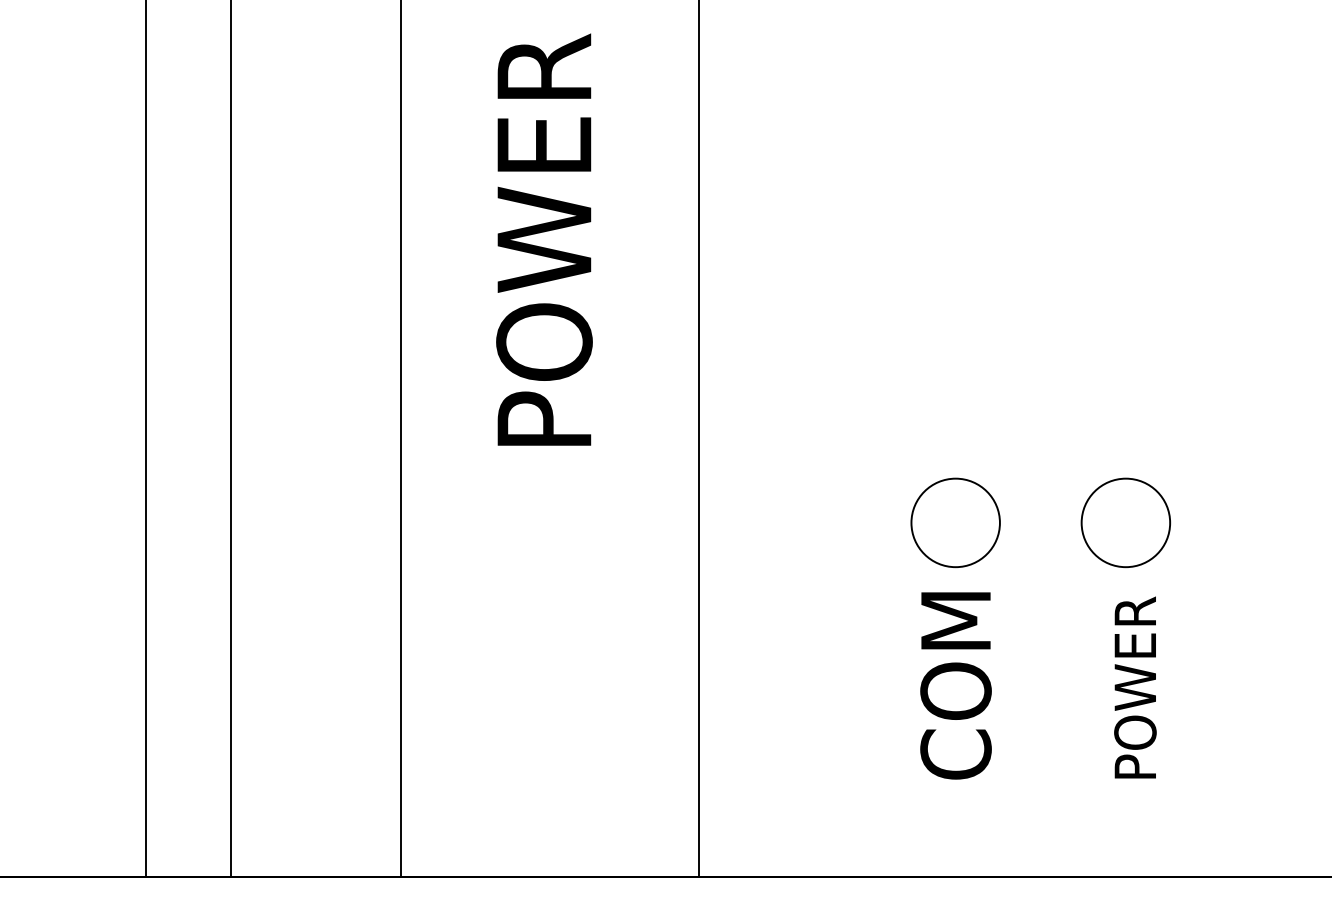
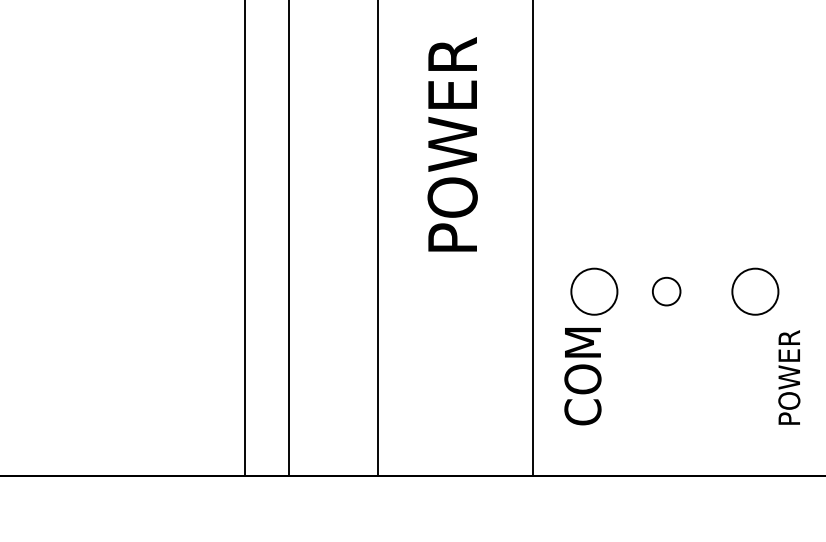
circle: (816, 522) -> (594, 291), added
circle: (955, 522) -> (666, 291), size x0.6
text: (955, 685) -> (582, 376), moved
text: (1135, 687) -> (789, 377), moved

